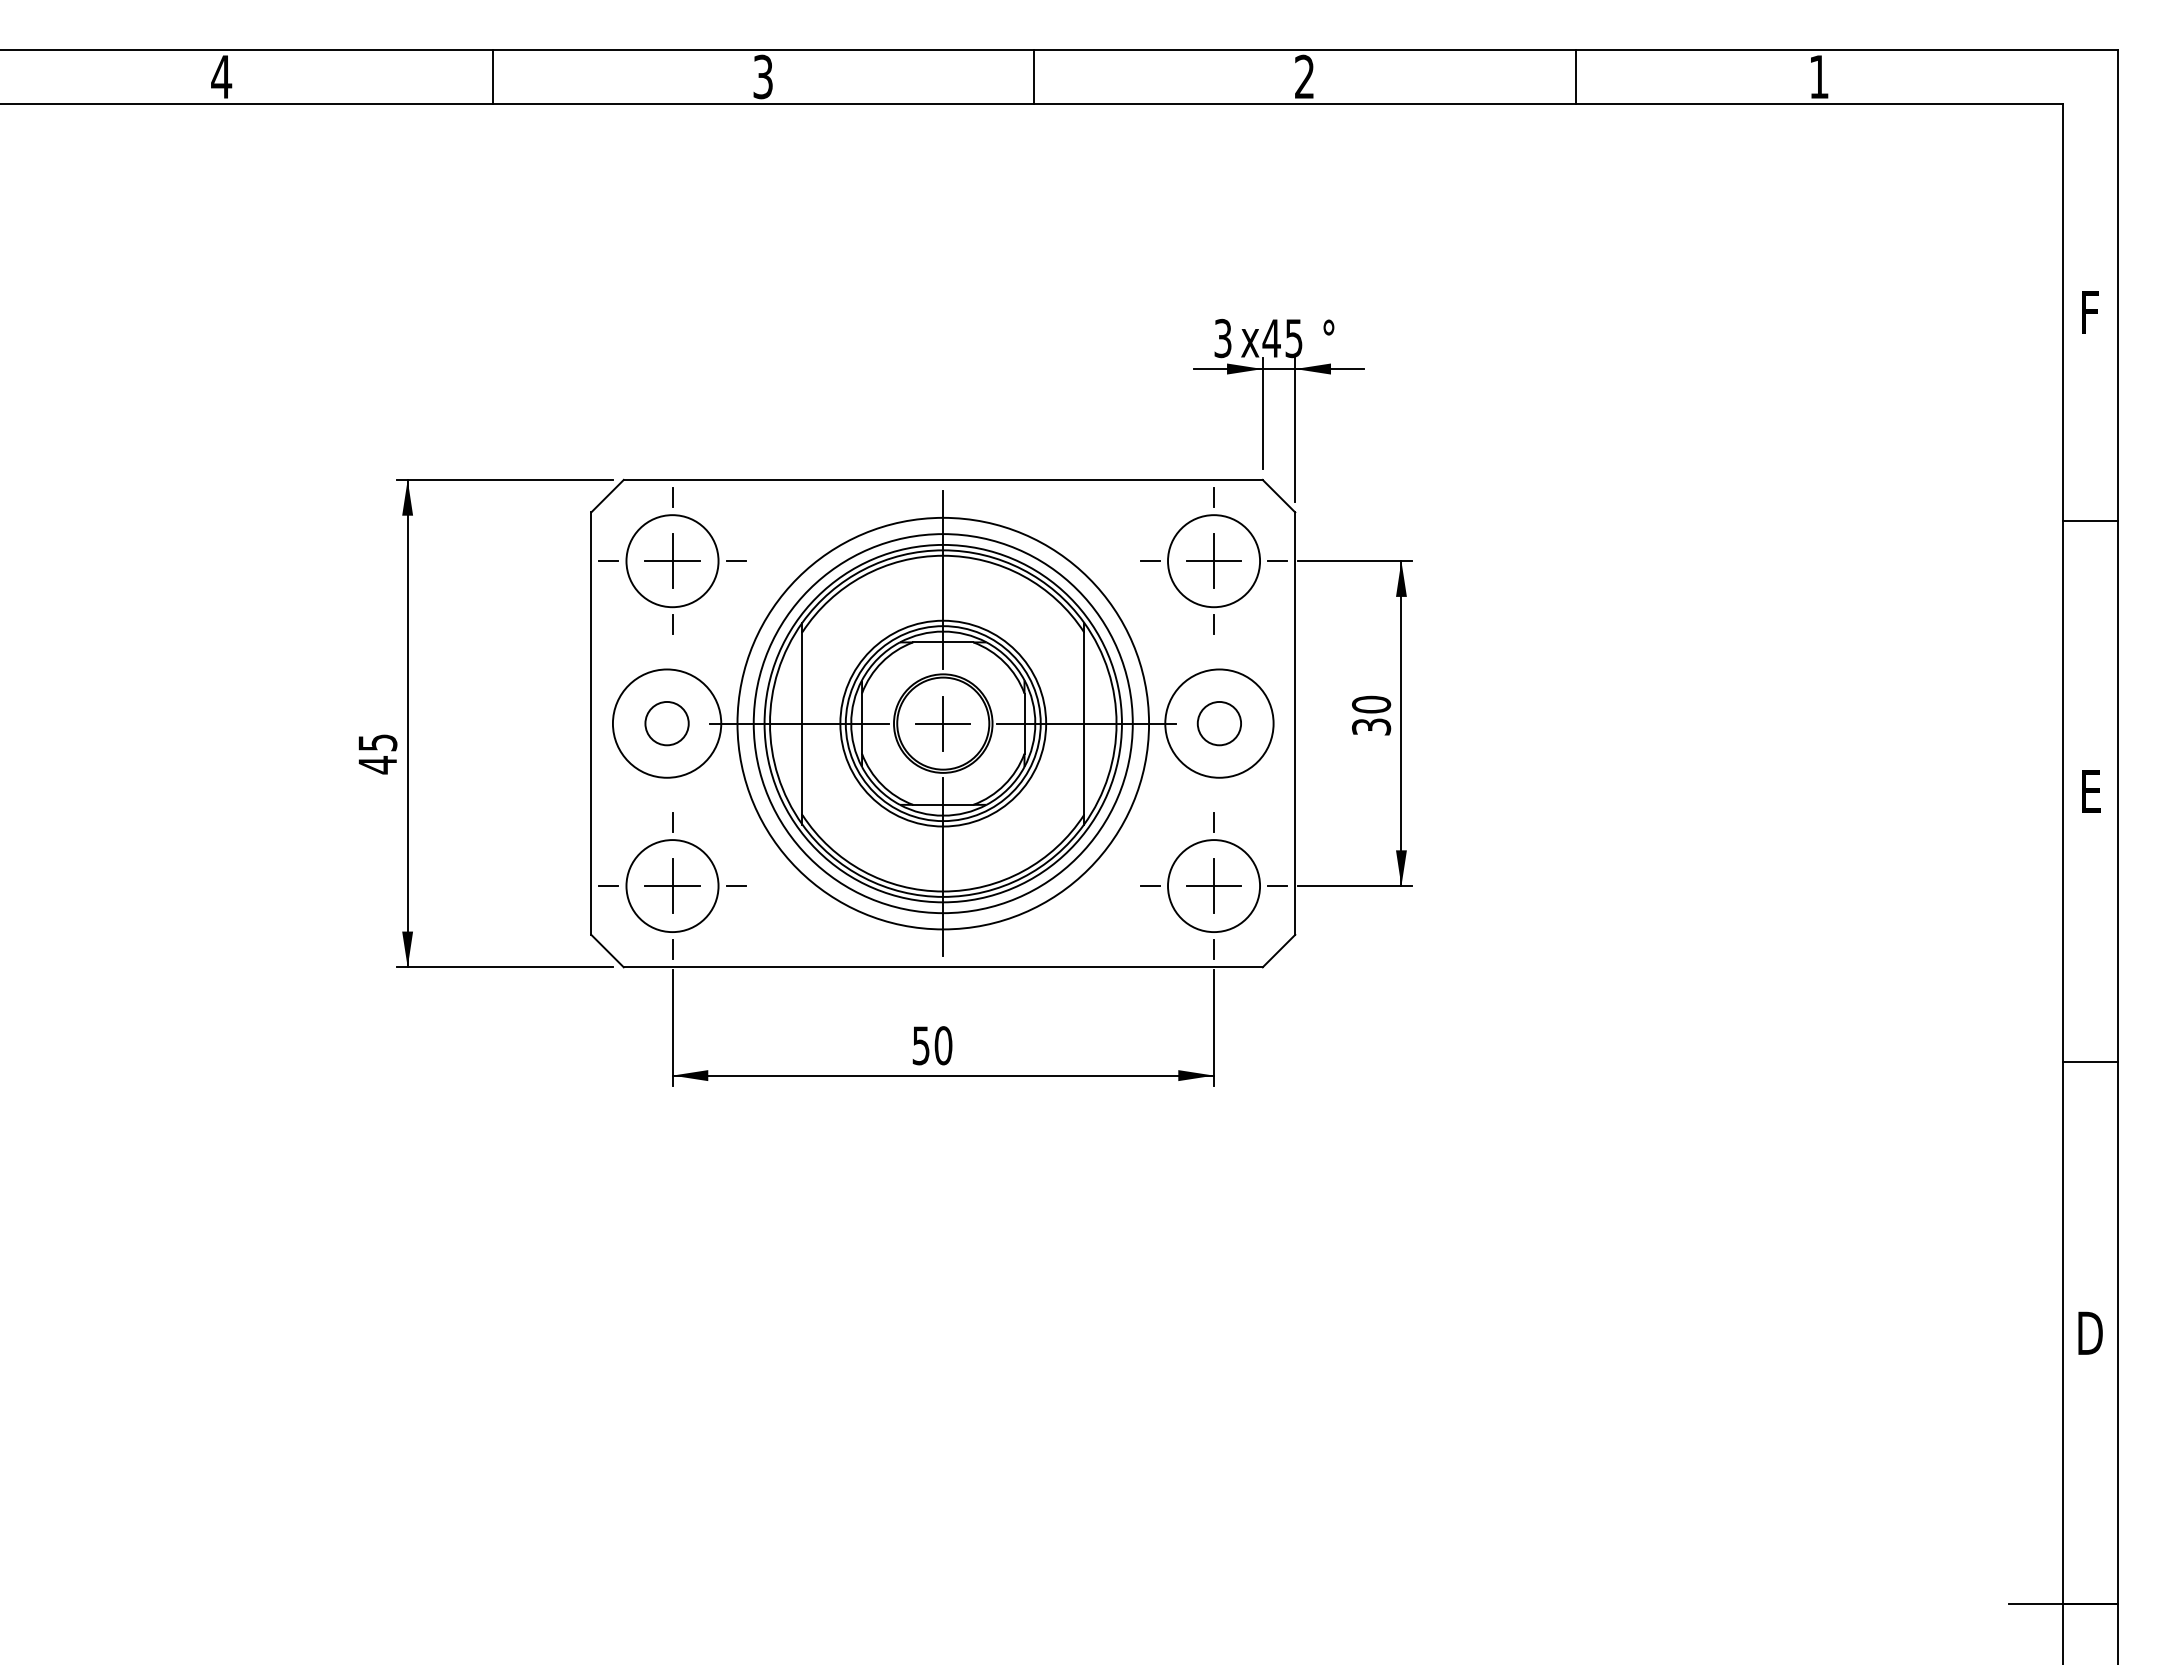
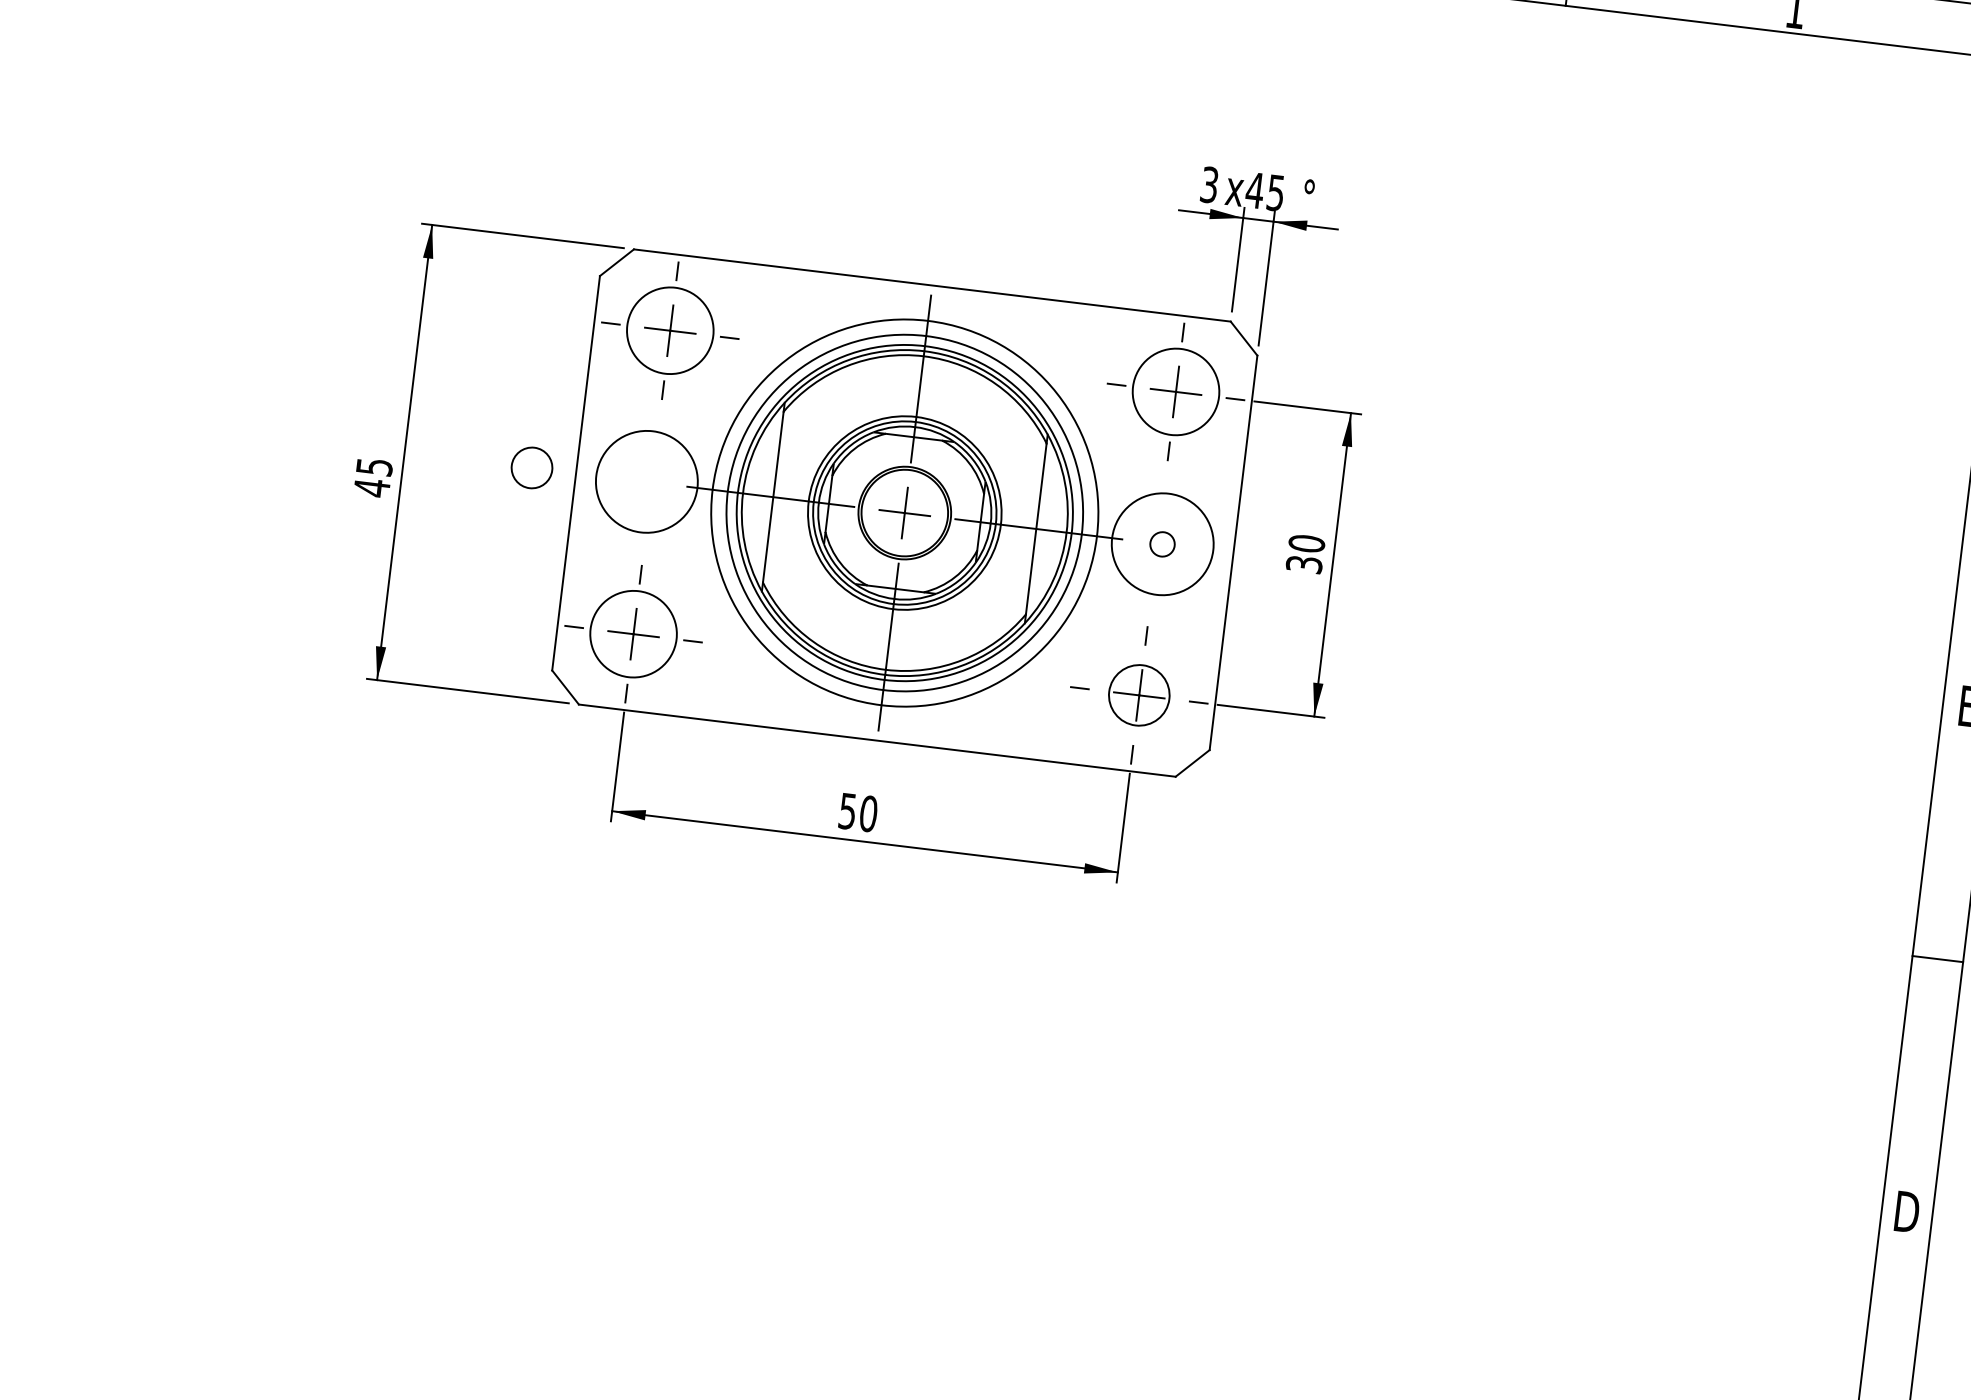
circle: (666, 723) -> (531, 467), moved
circle: (1218, 723) -> (1161, 544), size x0.6
circle: (1214, 886) -> (1139, 695), size x0.7

